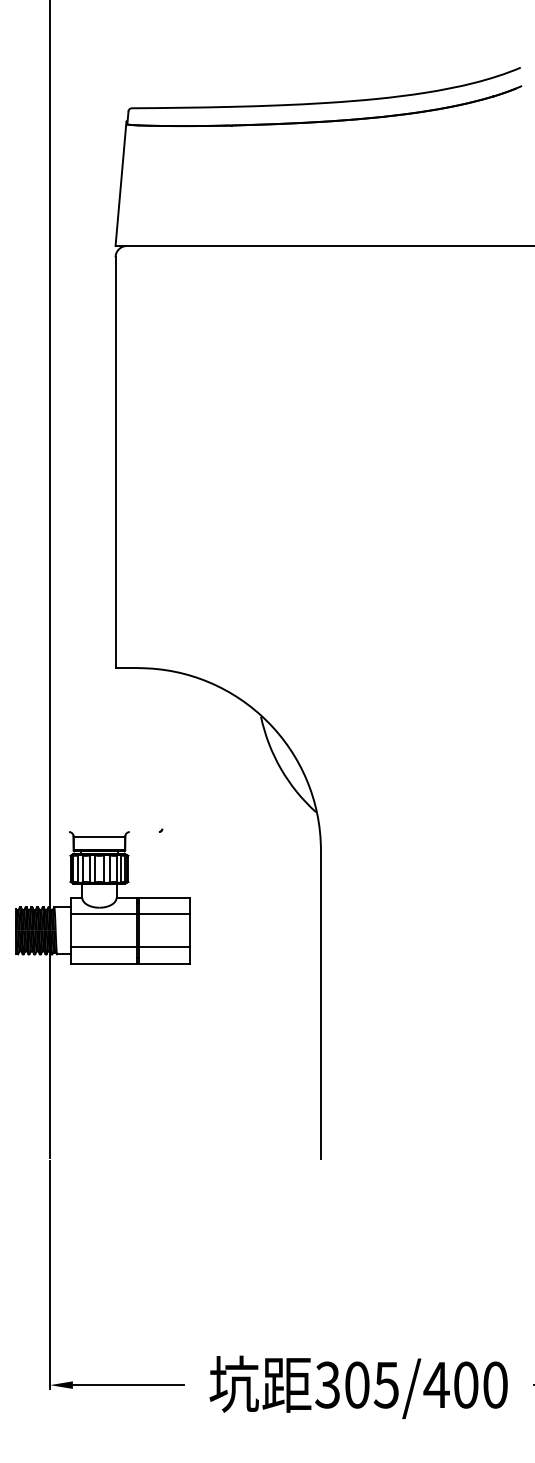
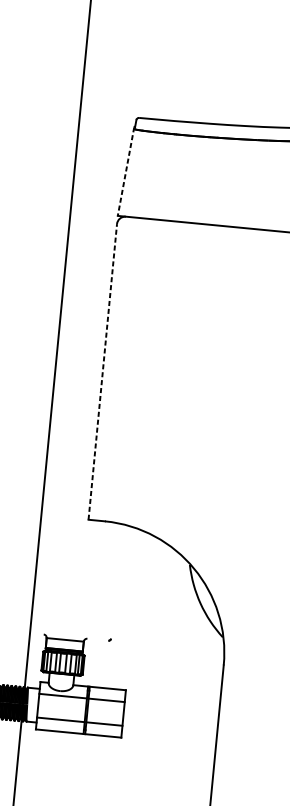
line: (120, 184) -> (125, 171), solid -> dashed
line: (115, 462) -> (102, 371), solid -> dashed

